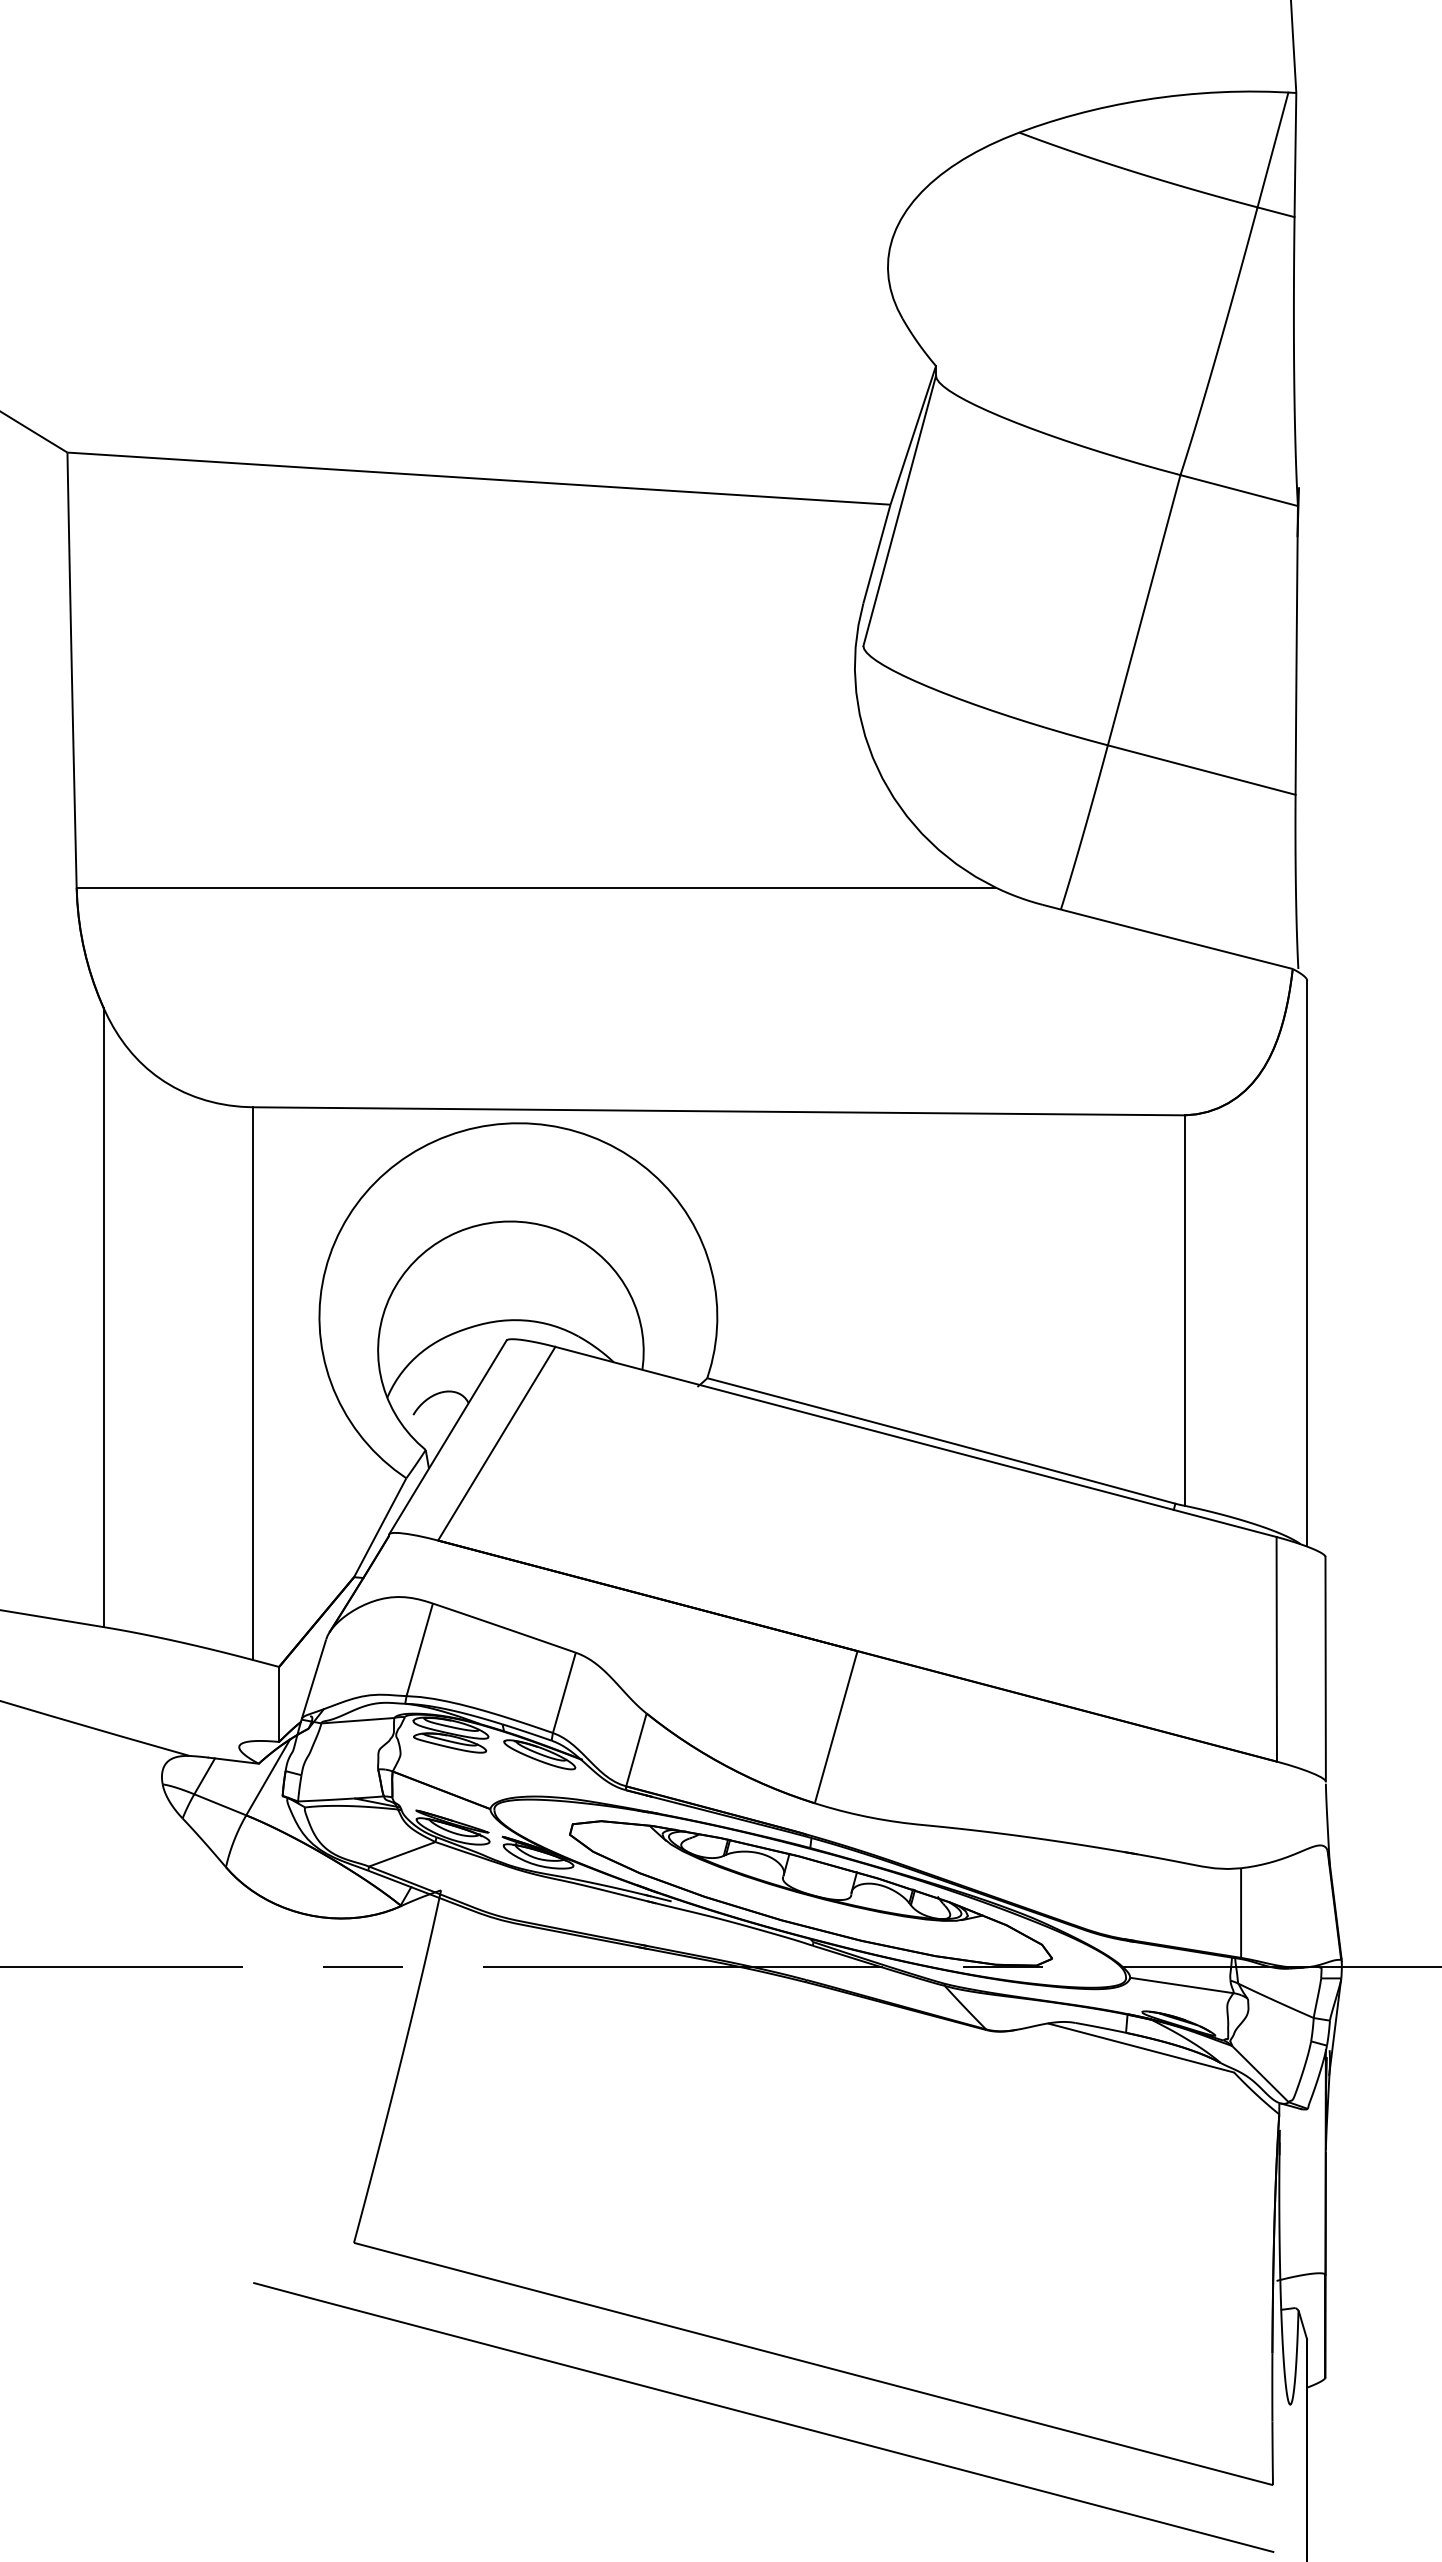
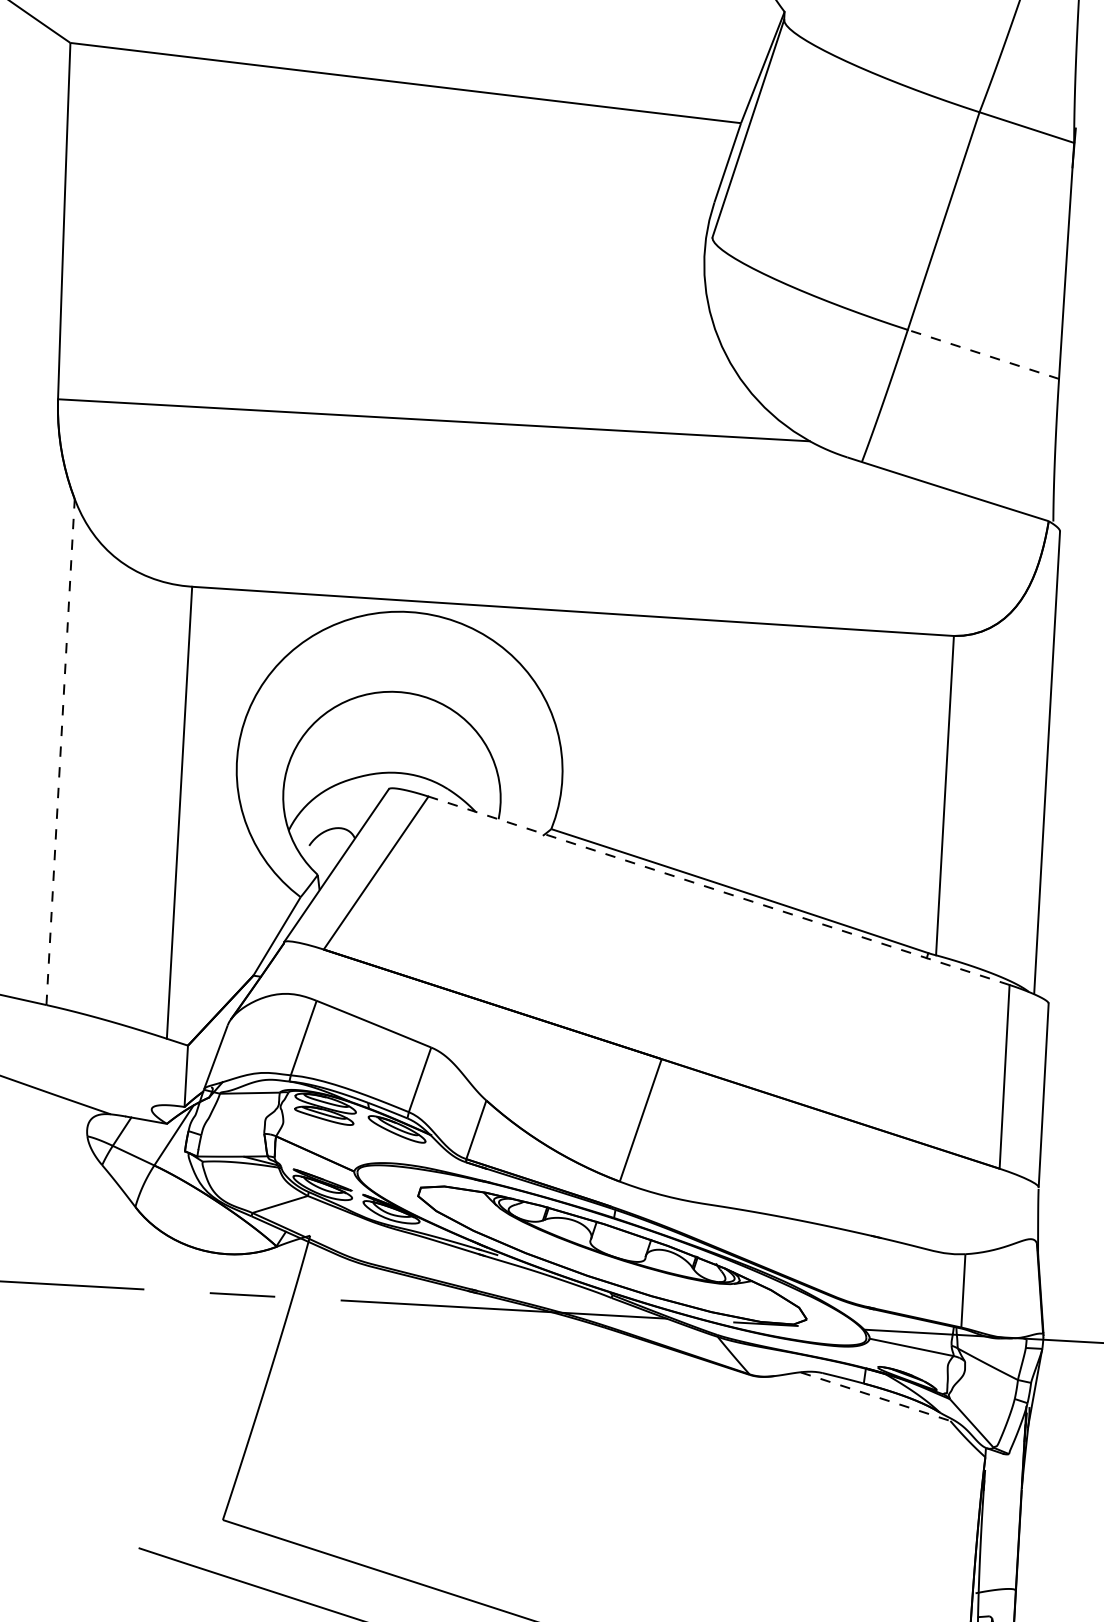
line: (1201, 769) -> (983, 353), solid -> dashed
line: (103, 1317) -> (60, 751), solid -> dashed
line: (915, 1441) -> (718, 890), solid -> dashed
line: (1141, 2048) -> (875, 1397), solid -> dashed

